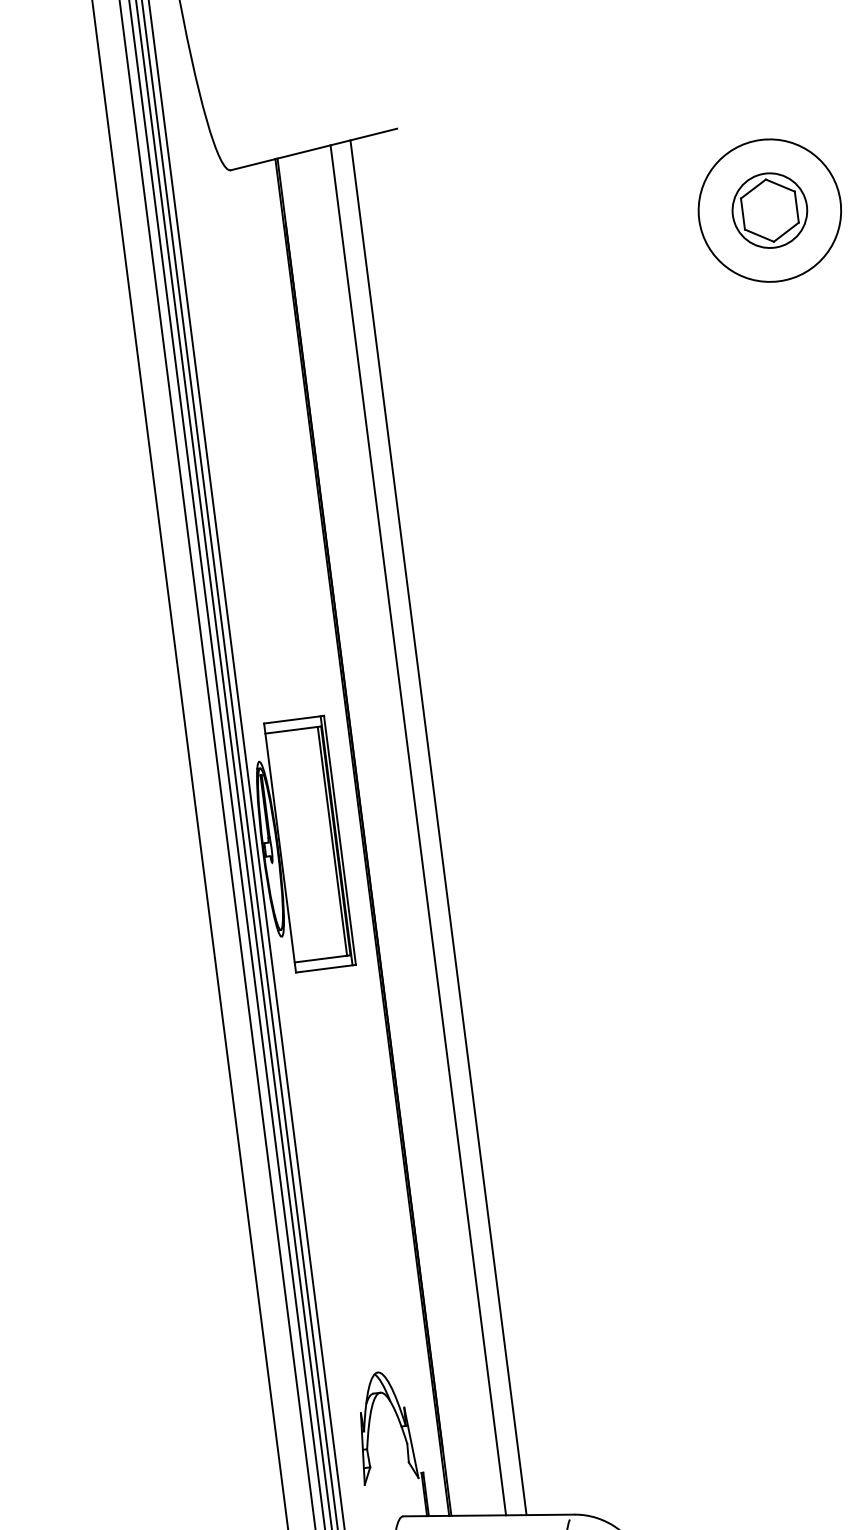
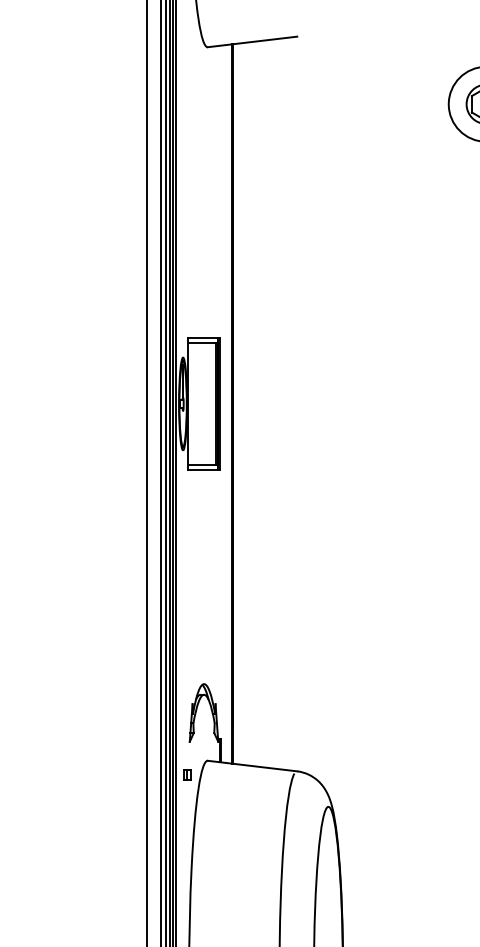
line: (439, 826) -> (272, 403), removed
line: (418, 829) -> (261, 403), removed

